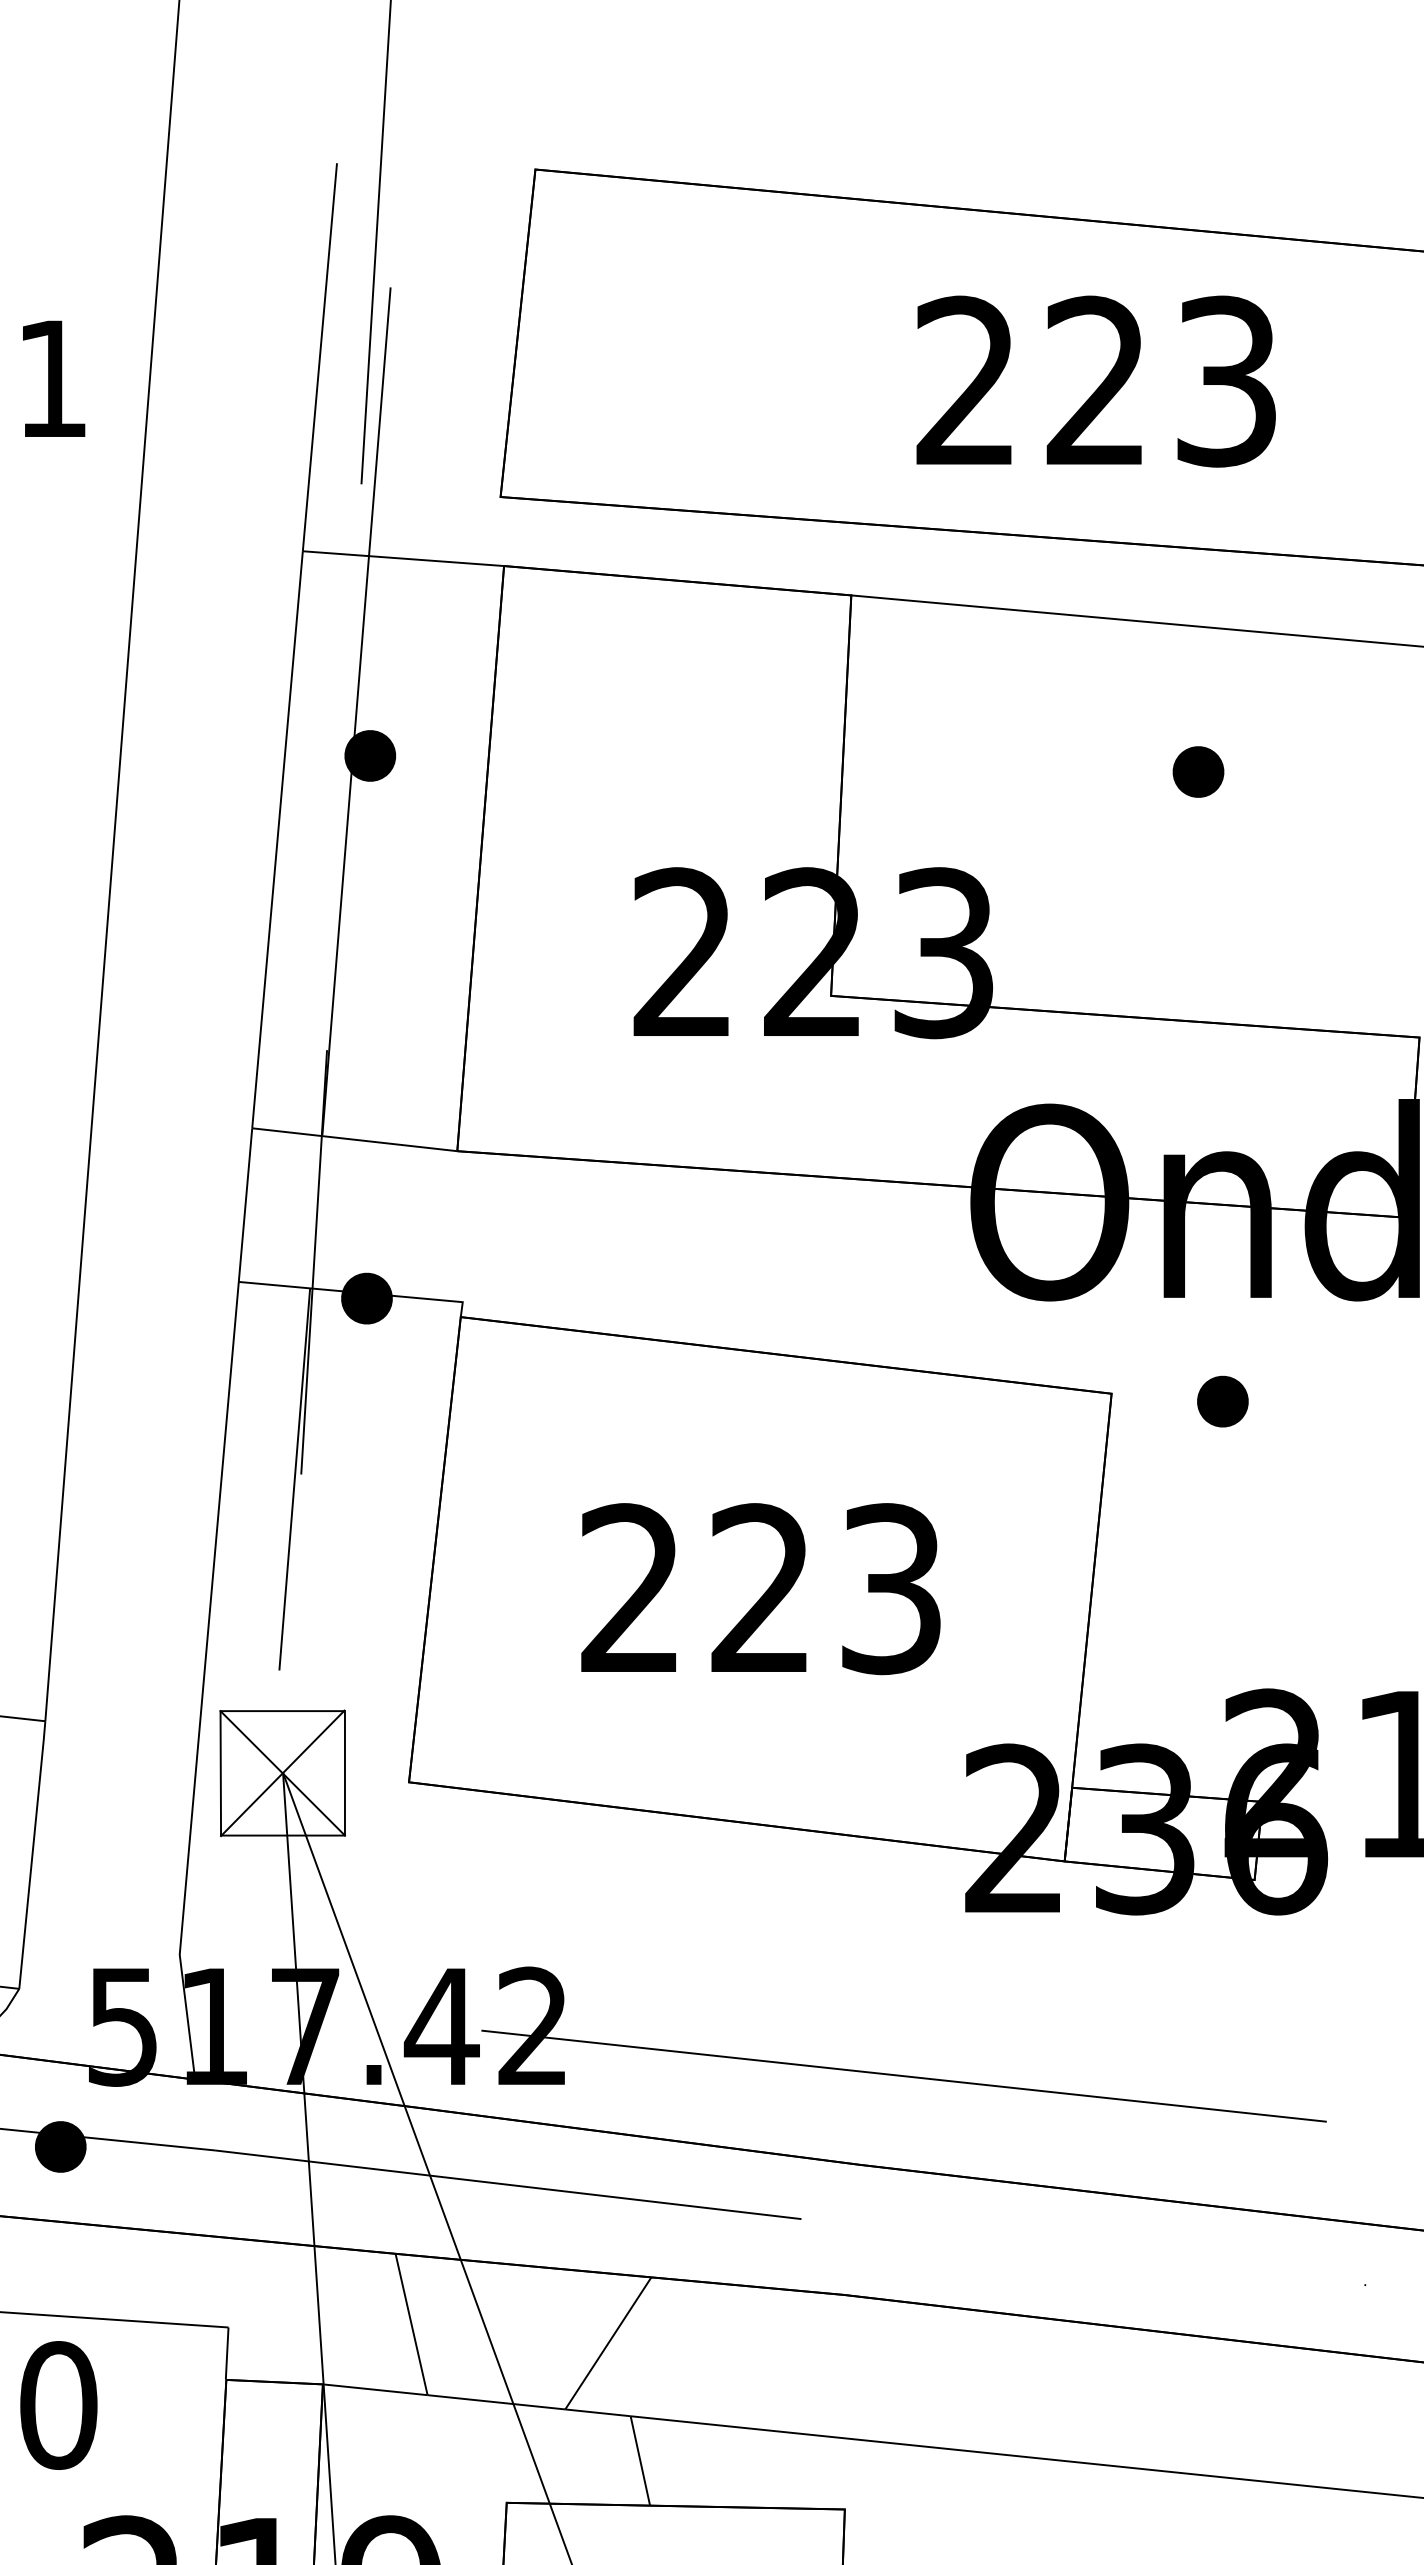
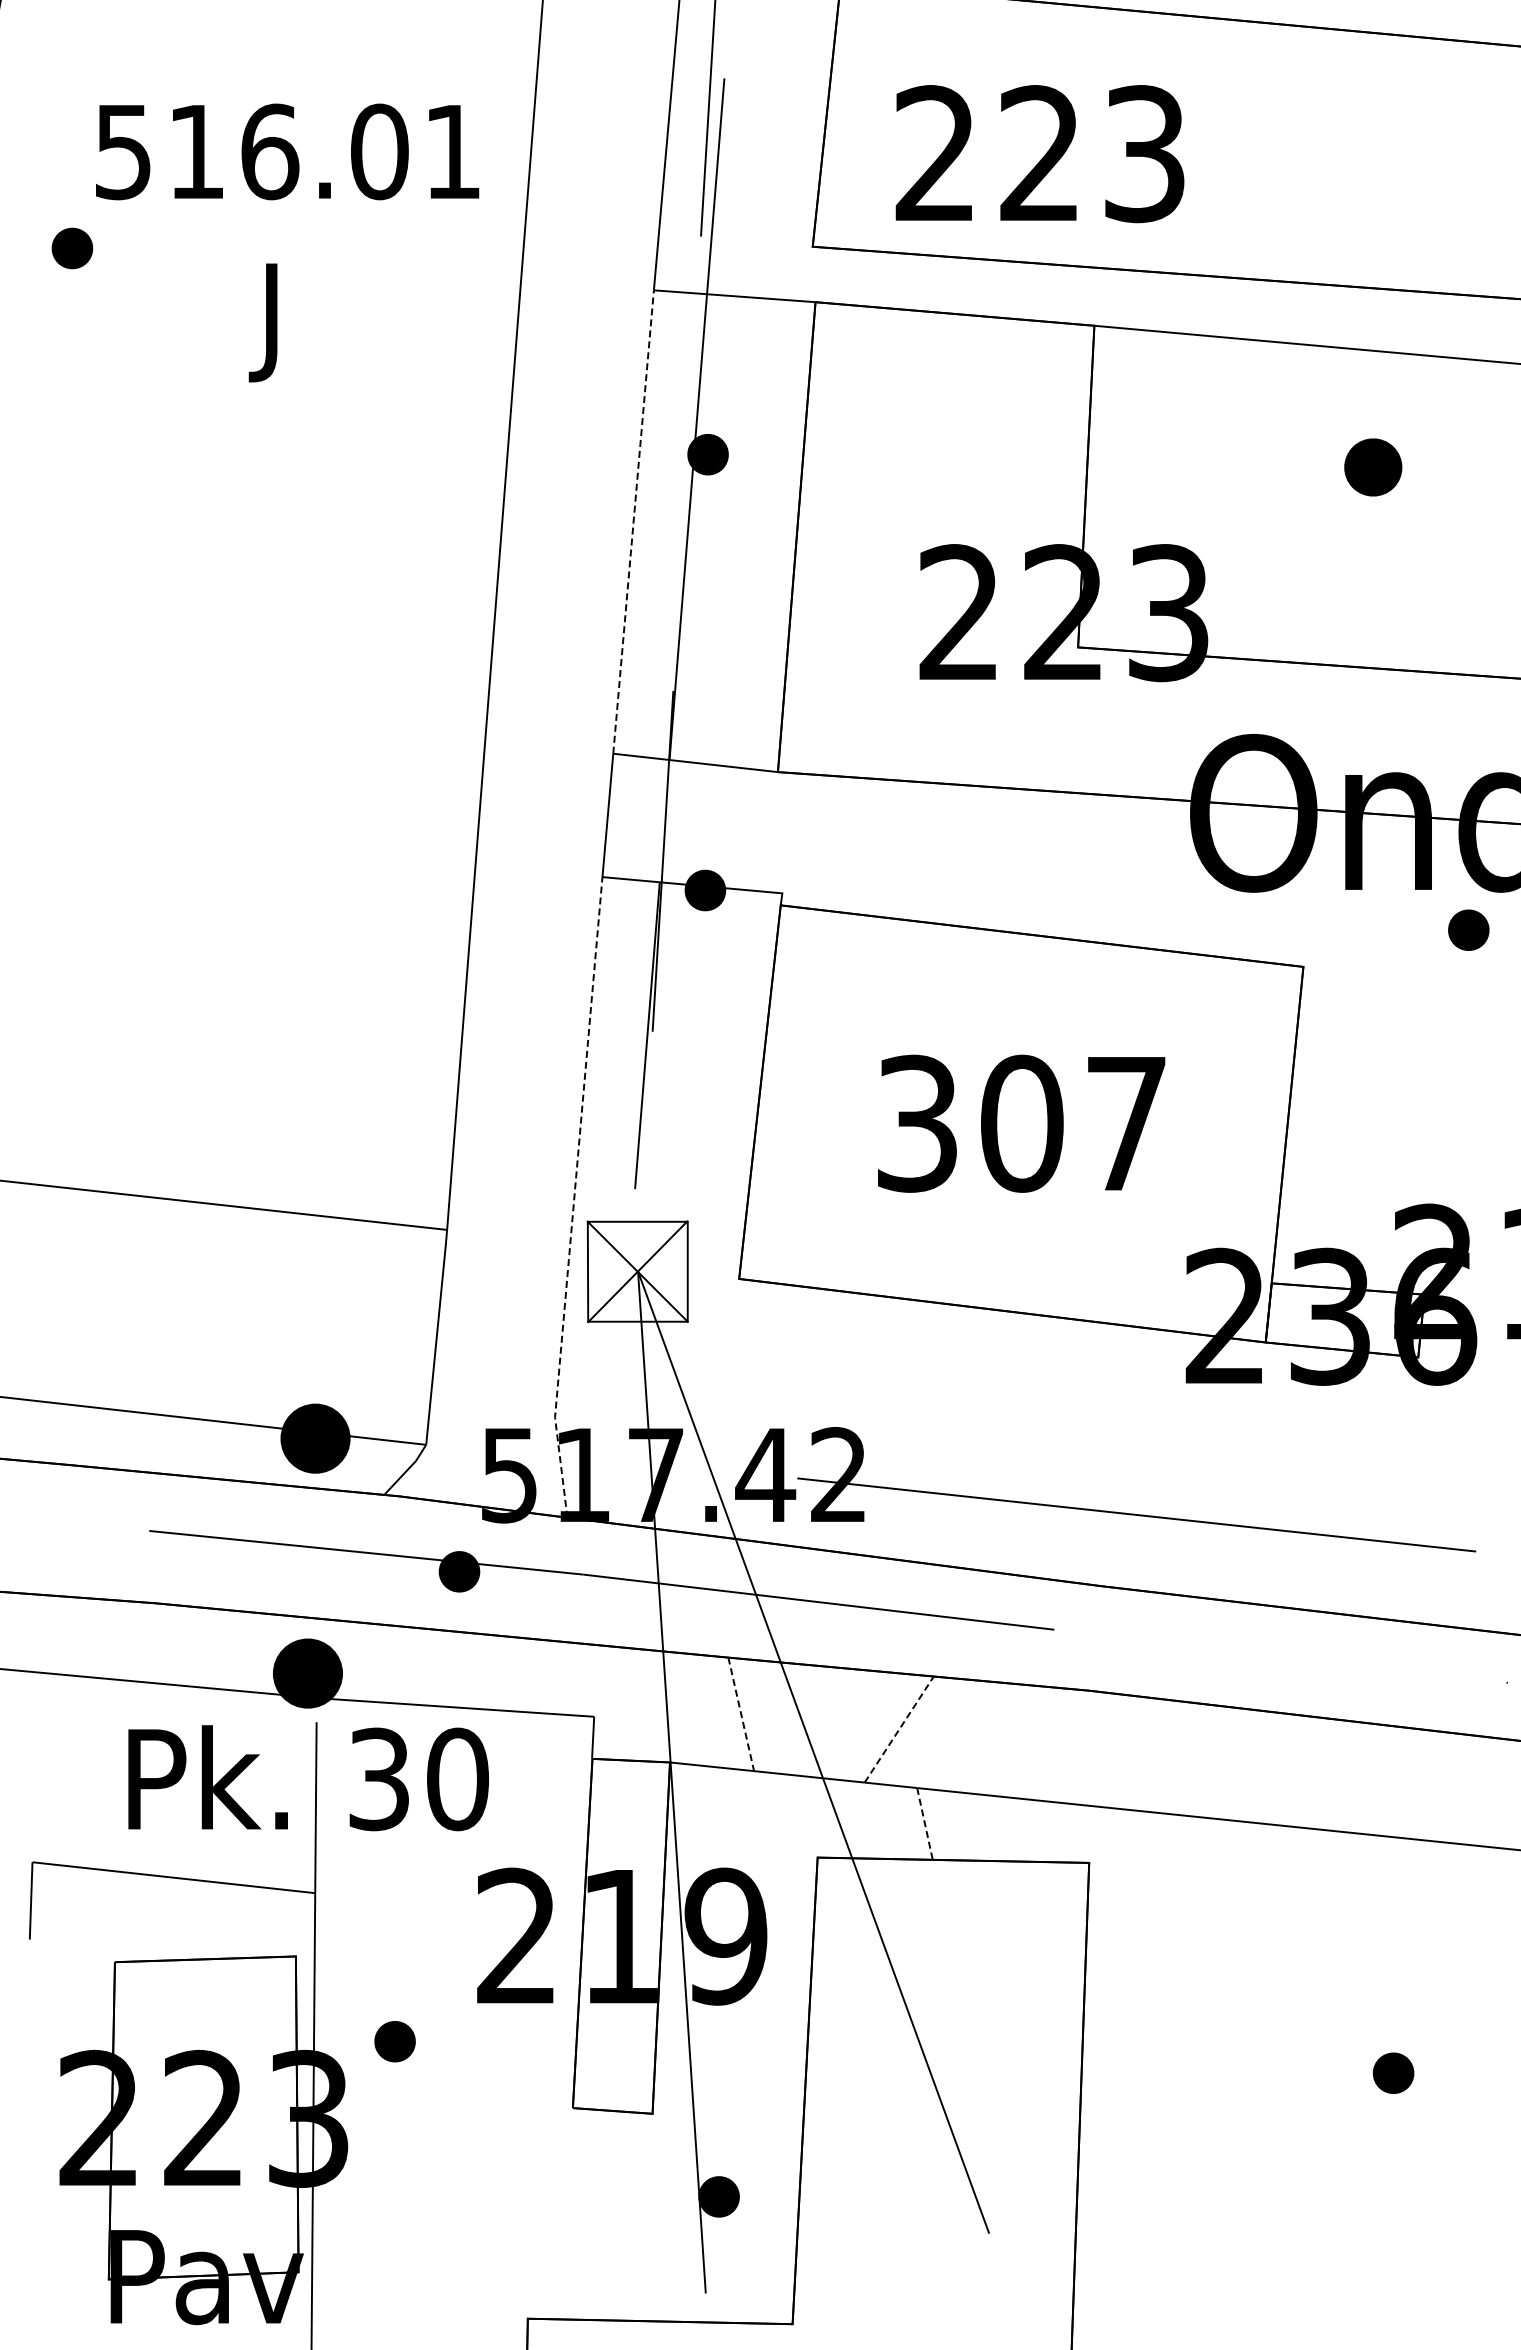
text: (1095, 382) -> (1039, 154), moved
part: (1197, 771) -> (1372, 467), size x1.4
line: (277, 840) -> (633, 522), solid -> dashed
part: (1222, 1400) -> (1468, 929), moved
text: (760, 1588) -> (1021, 1123), 223 -> 307
line: (203, 1680) -> (574, 1197), solid -> dashed
line: (411, 2324) -> (741, 1714), solid -> dashed
line: (608, 2343) -> (899, 1729), solid -> dashed
line: (639, 2460) -> (924, 1823), solid -> dashed

